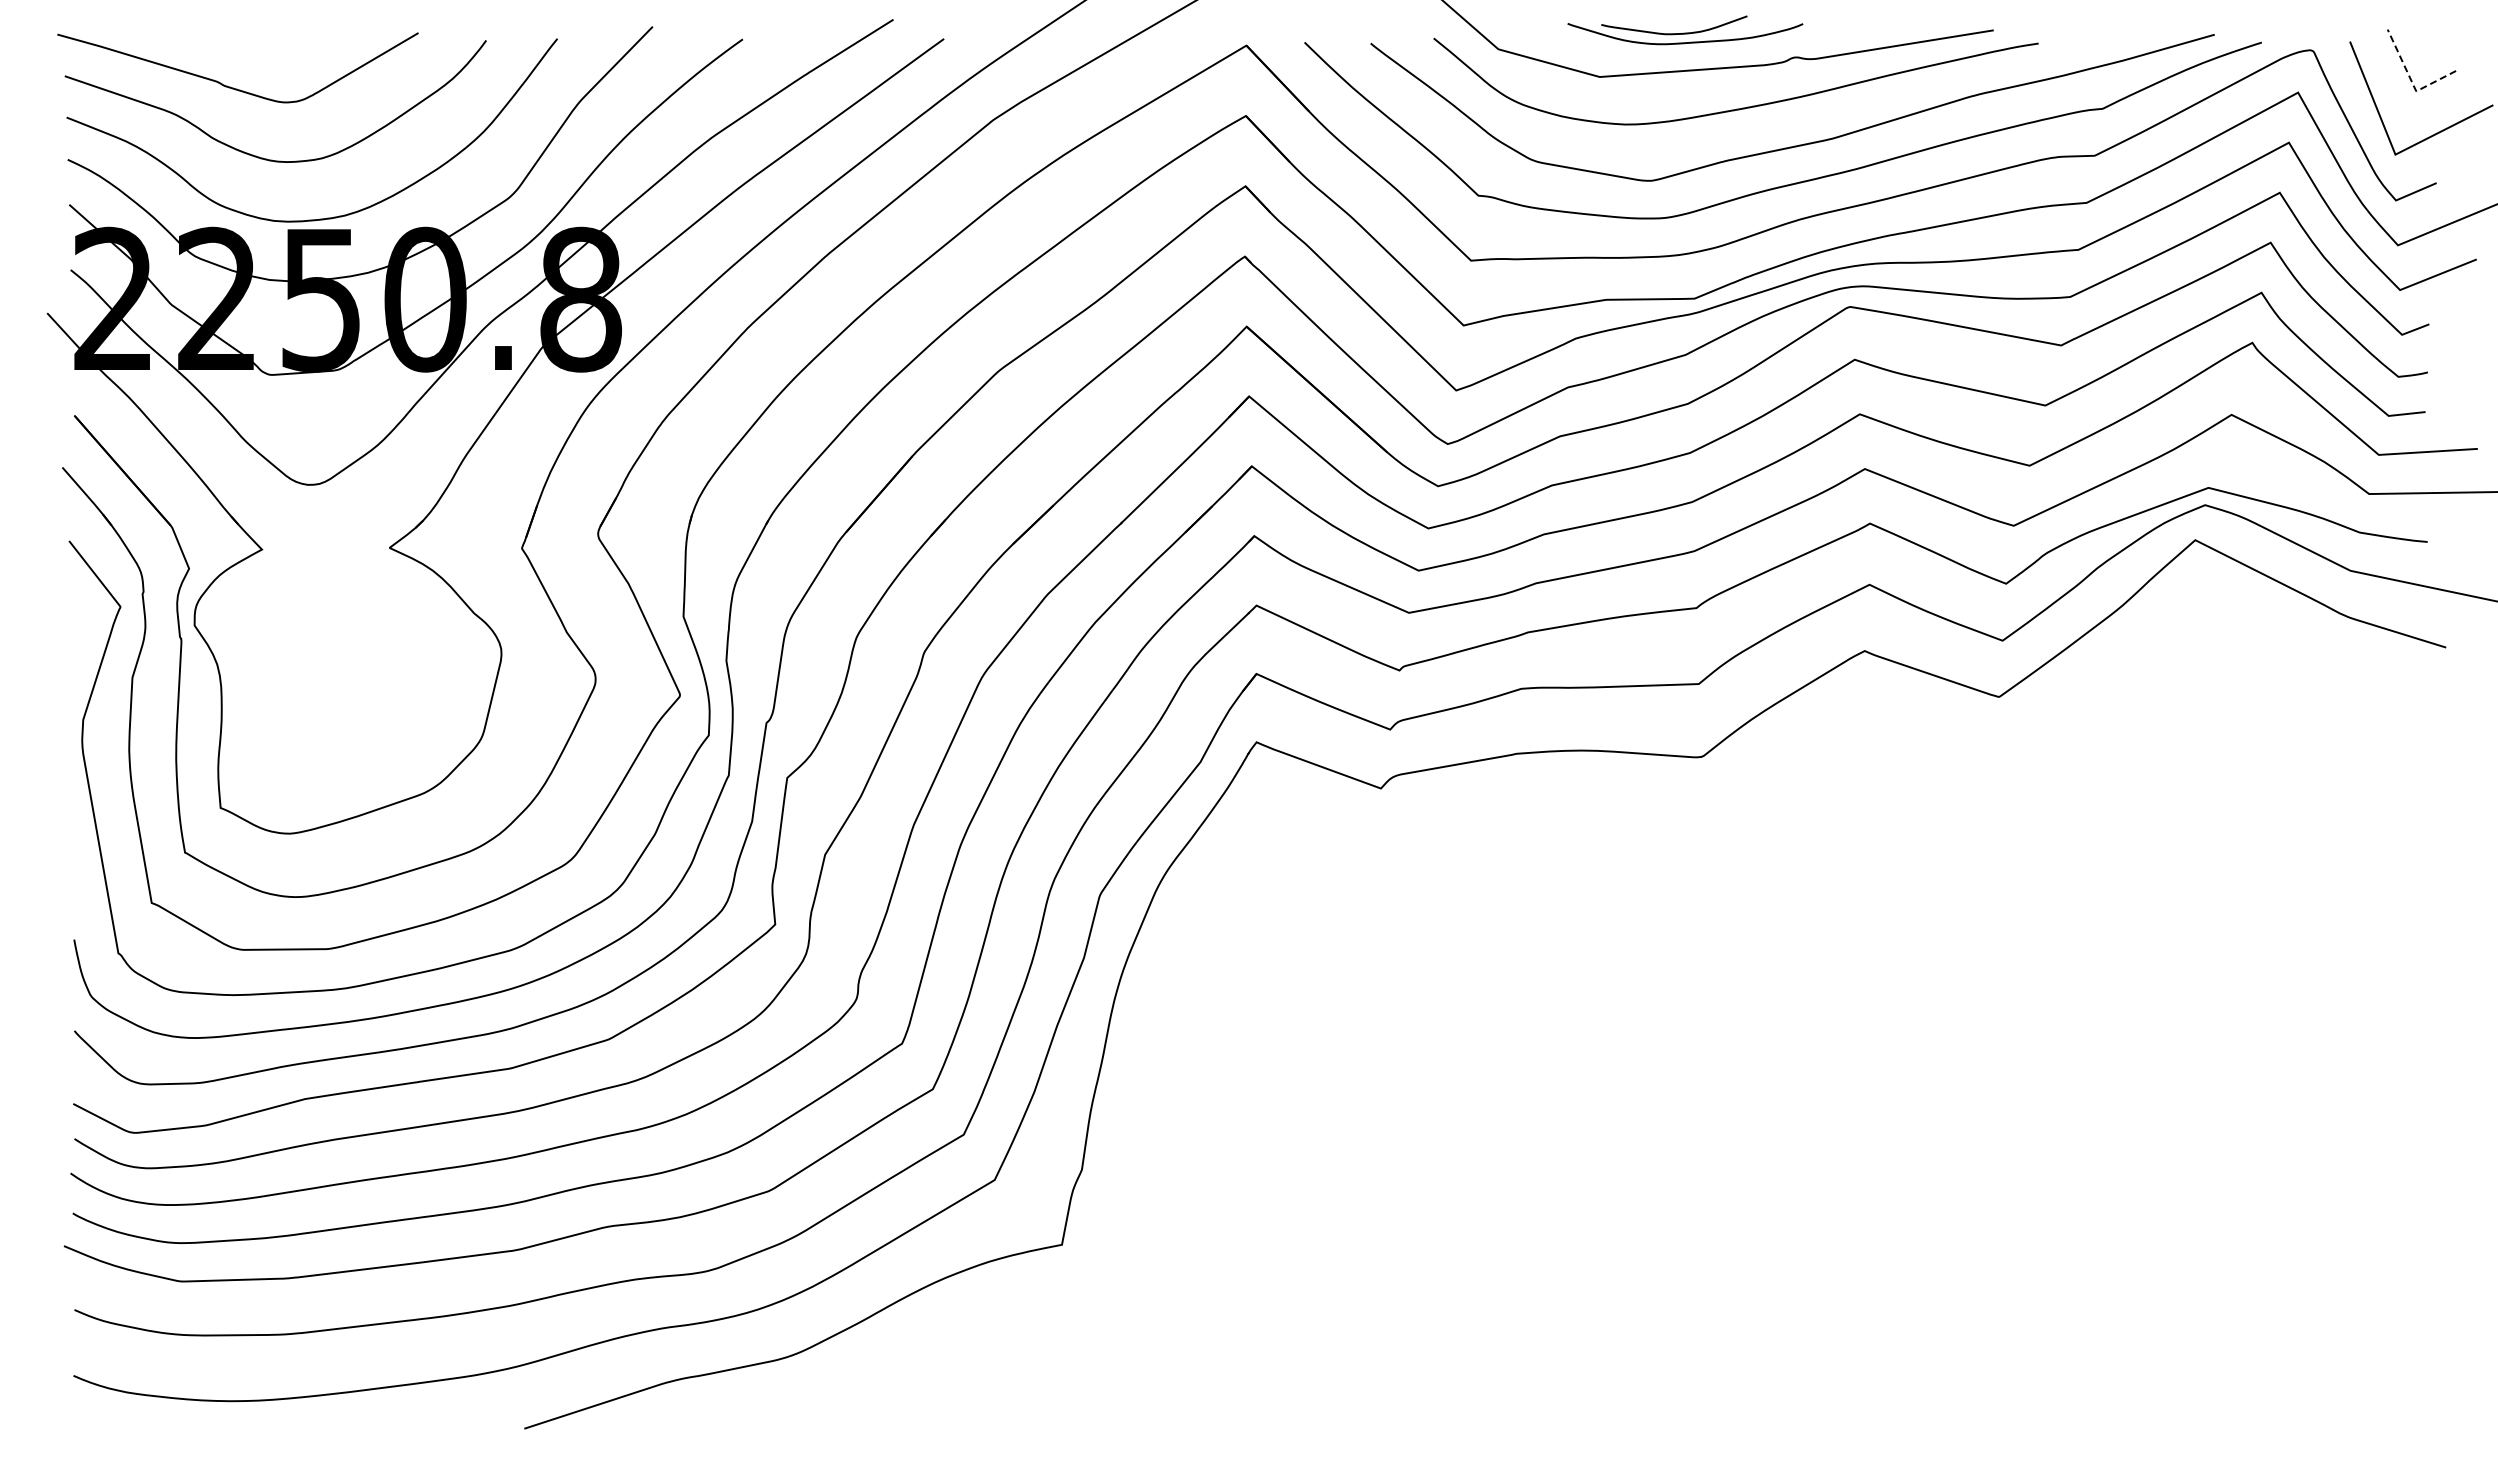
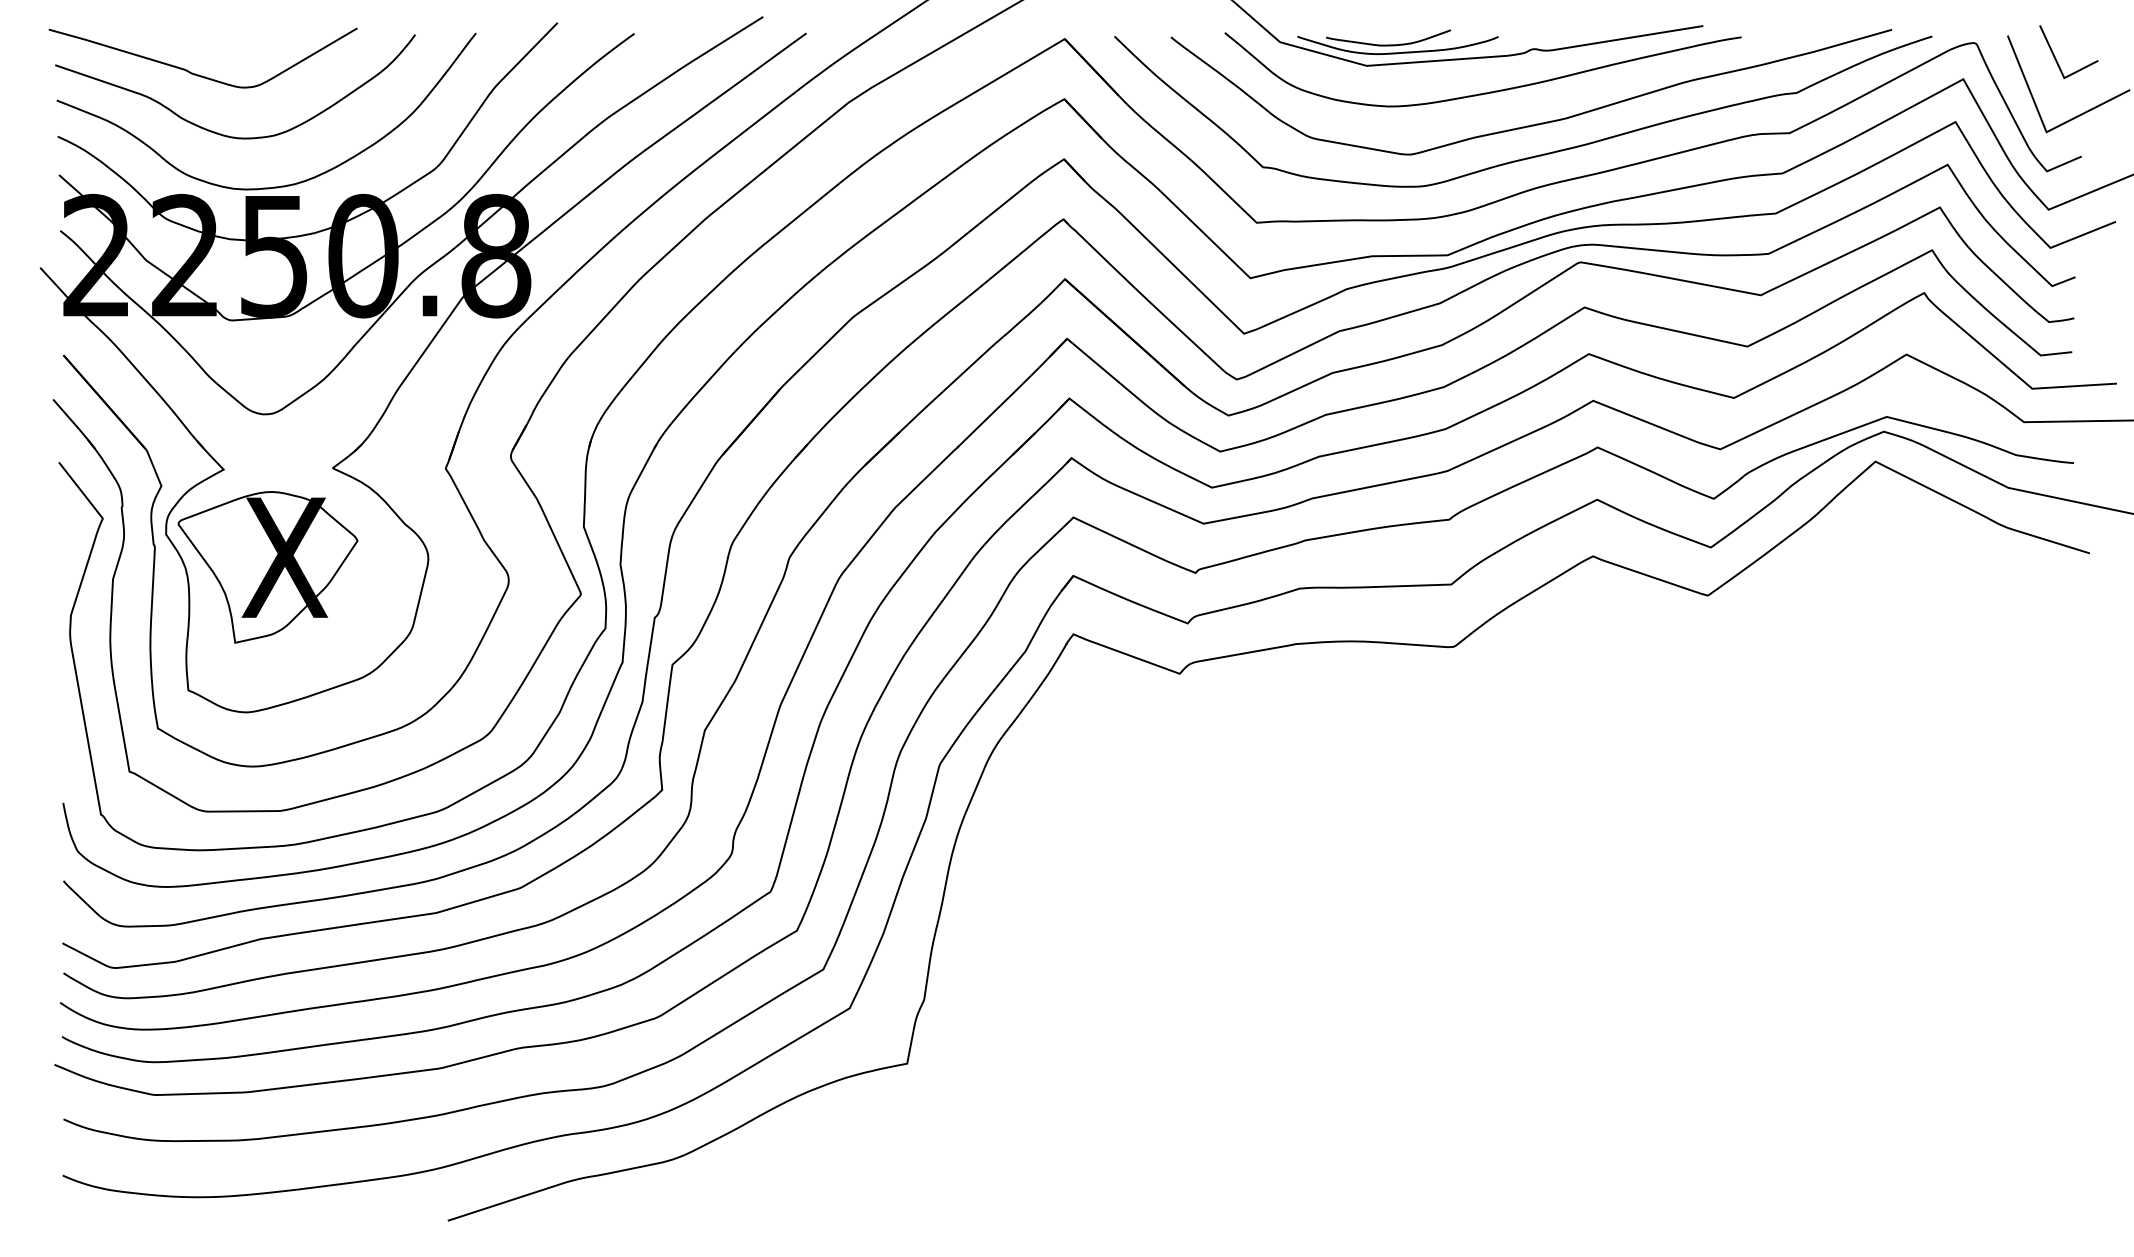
part: (1685, 30) -> (1398, 42), moved
line: (2411, 80) -> (2060, 68), dashed -> solid
part: (313, 663) -> (267, 566), added

